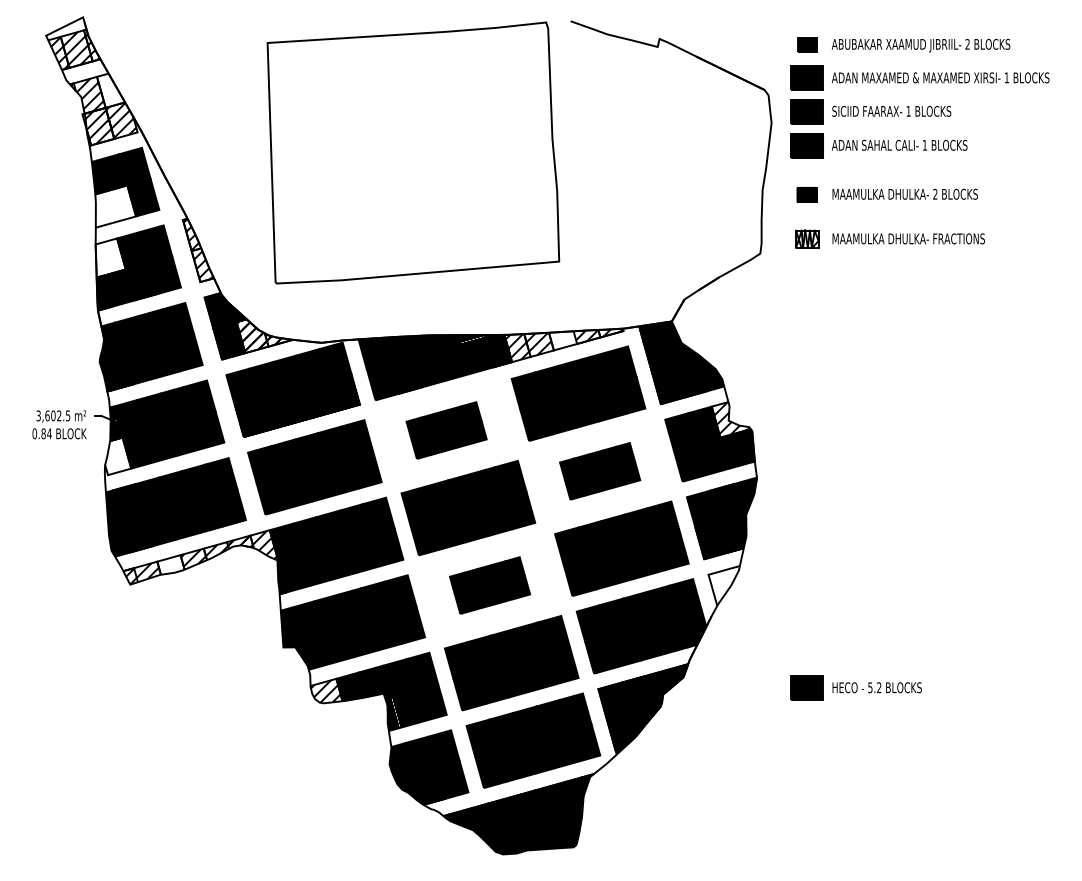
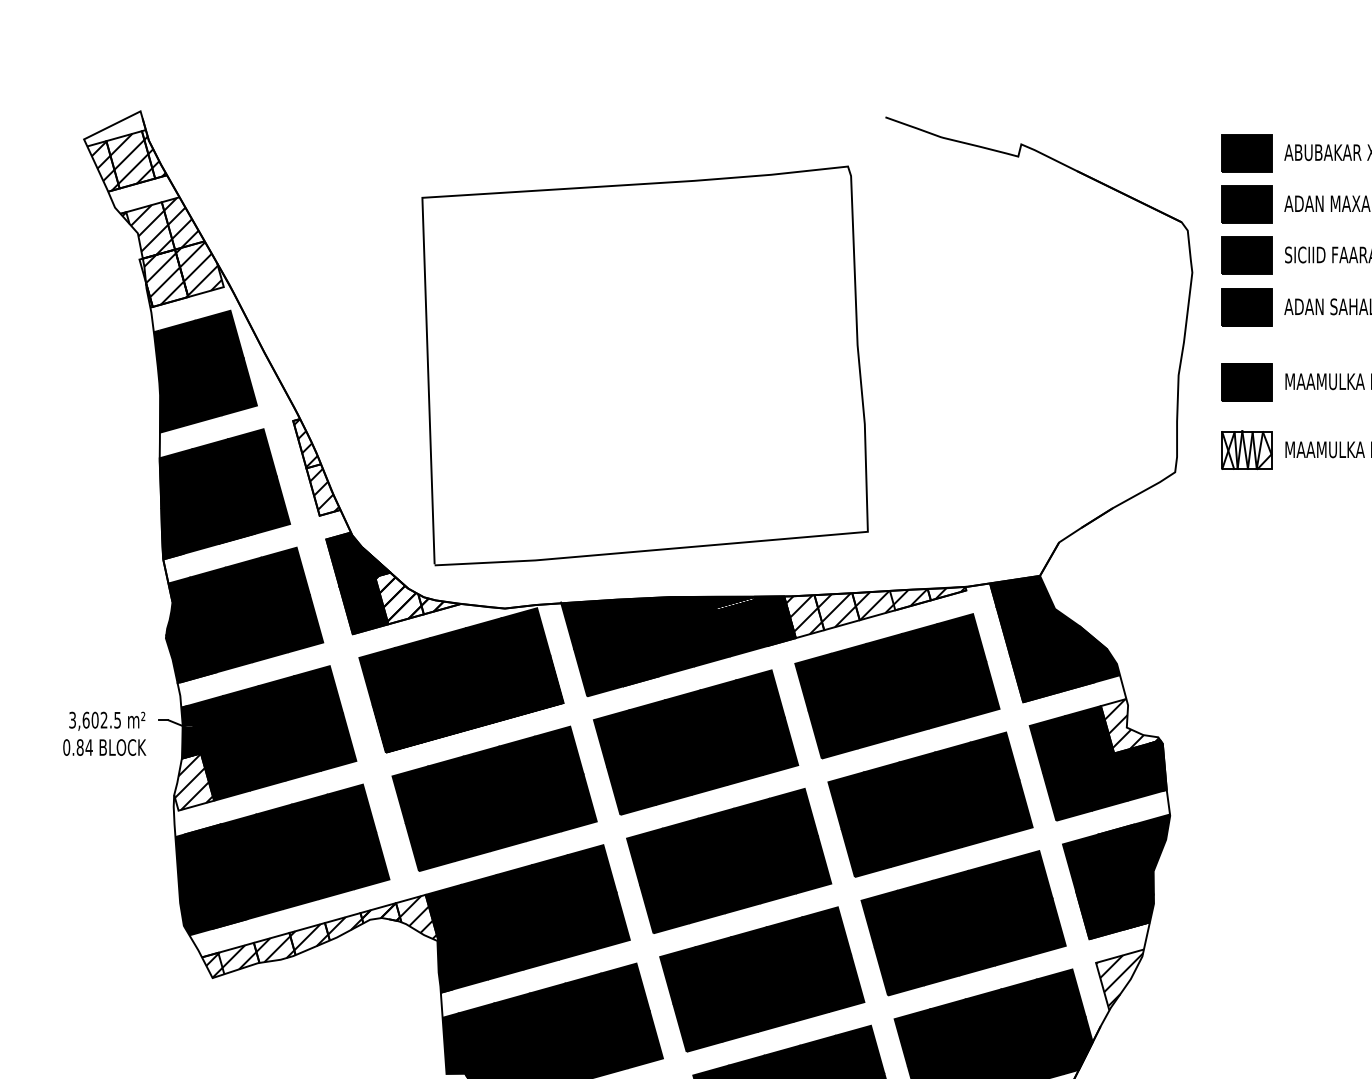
curve: (408, 35) -> (637, 186), moved
part: (806, 44) -> (1245, 152), size x1.67
hatch: (109, 90) -> (180, 223), added
part: (806, 194) -> (1245, 381), size x1.67
fill: (115, 206) -> (190, 400), added
part: (807, 238) -> (1247, 449), size x1.43
fill: (110, 257) -> (182, 478), added
hatch: (563, 340) -> (874, 604), added
part: (446, 430) -> (695, 742), size x1.67
hatch: (117, 455) -> (193, 780), added
part: (599, 471) -> (929, 805), size x1.67
hatch: (170, 565) -> (274, 948), added
part: (489, 585) -> (761, 979), size x1.67
hatch: (723, 585) -> (1118, 979), added

